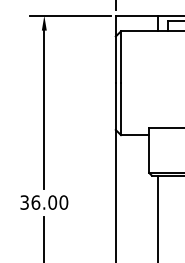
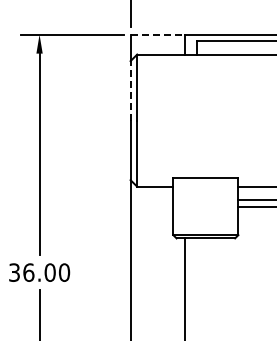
line: (137, 15) -> (158, 34), solid -> dashed
line: (115, 59) -> (130, 90), solid -> dashed

